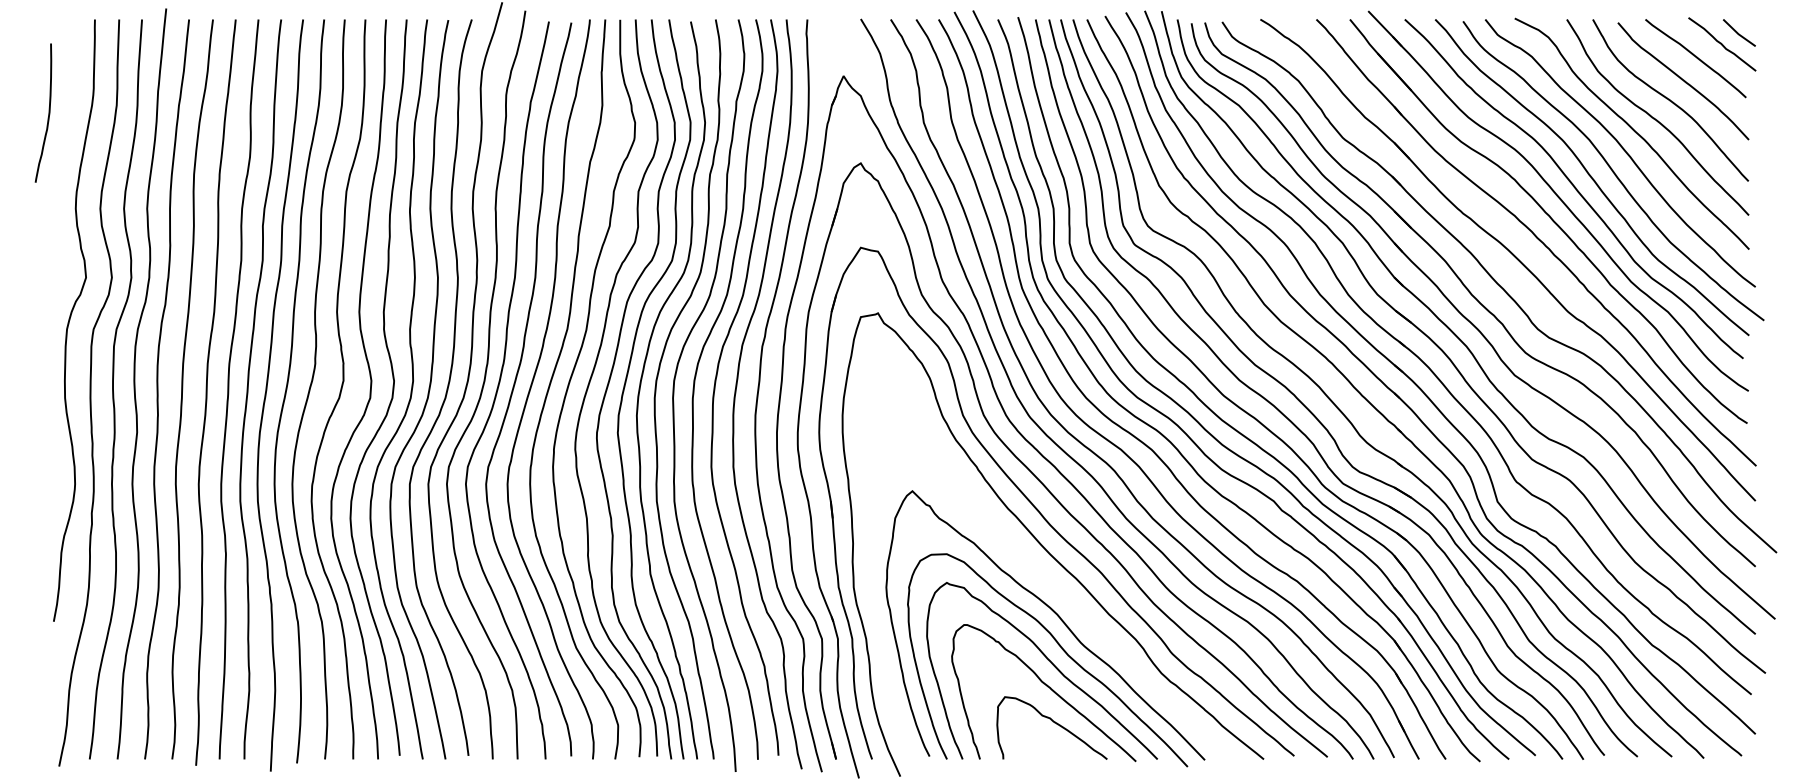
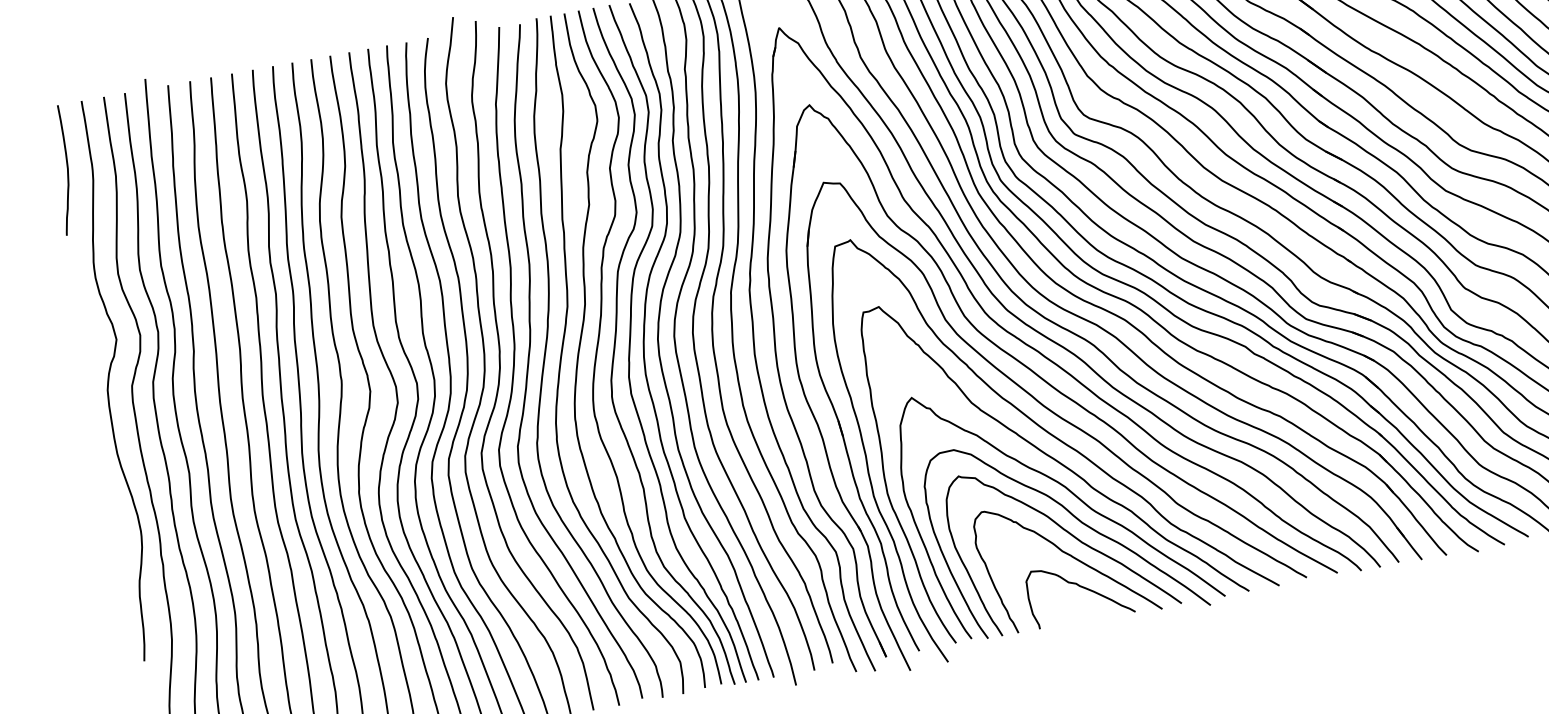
curve: (48, 112) -> (66, 169), moved
curve: (1045, 576) -> (1048, 454), added

